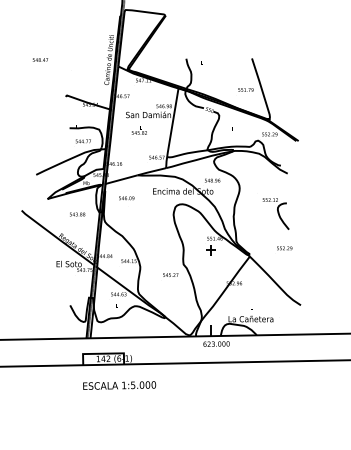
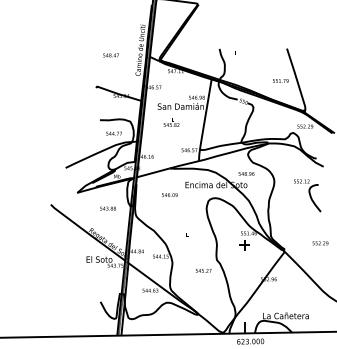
text: (40, 59) -> (111, 54), moved
text: (126, 198) -> (169, 195), moved
part: (275, 213) -> (306, 195), moved

